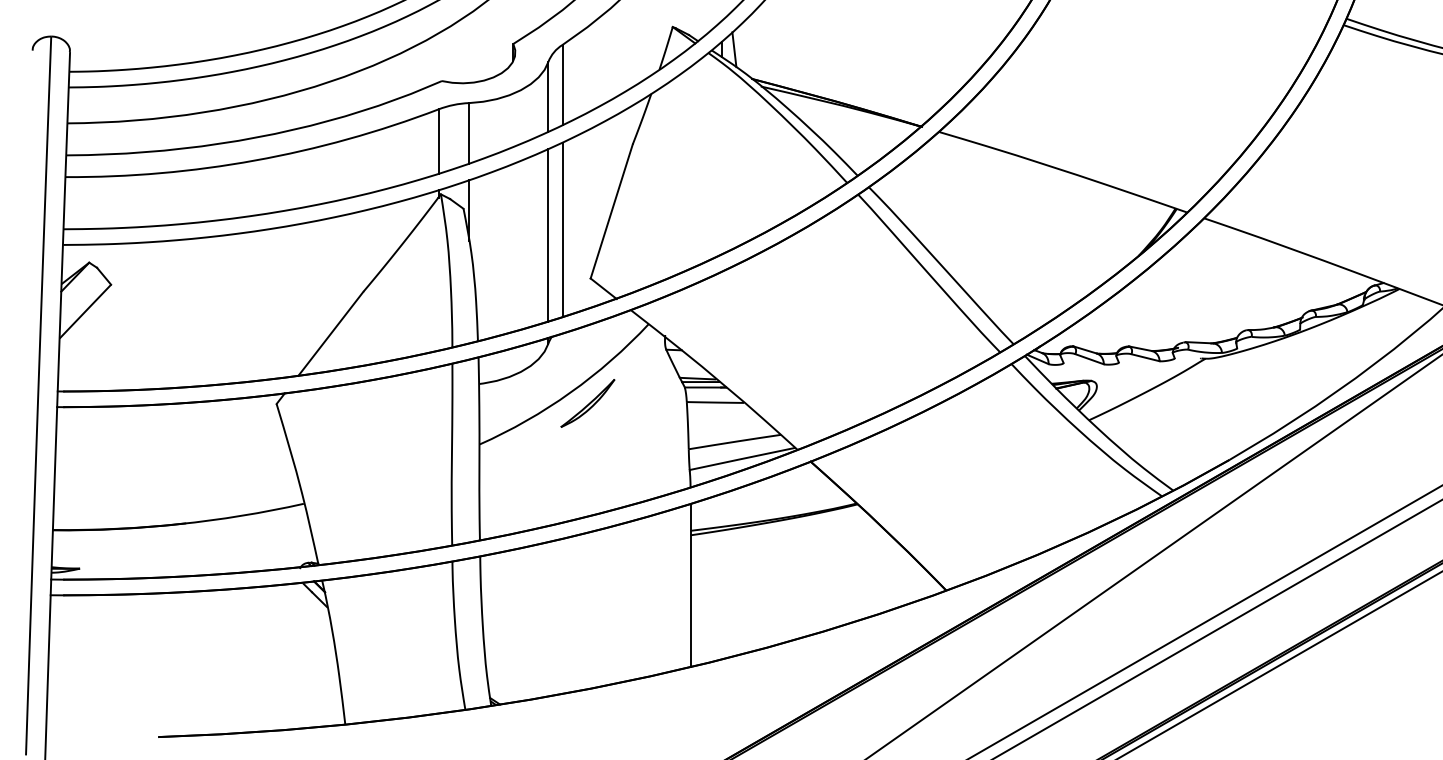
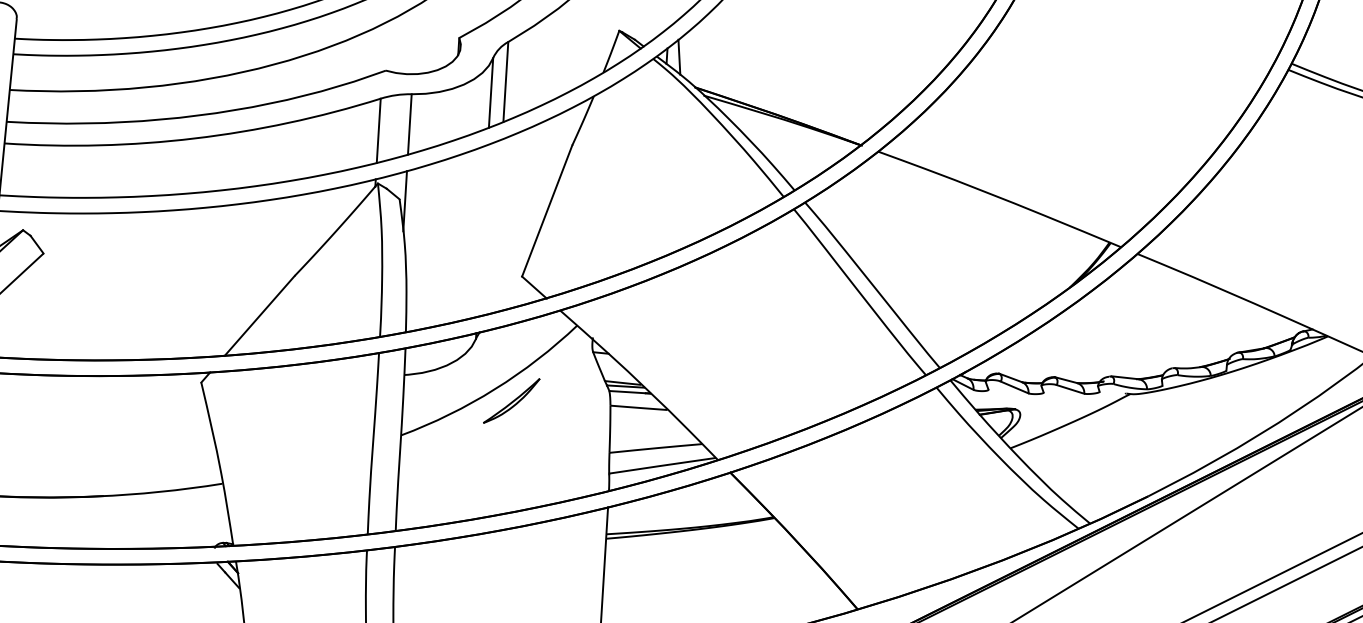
line: (562, 229) -> (497, 226), removed
line: (548, 235) -> (482, 231), removed

